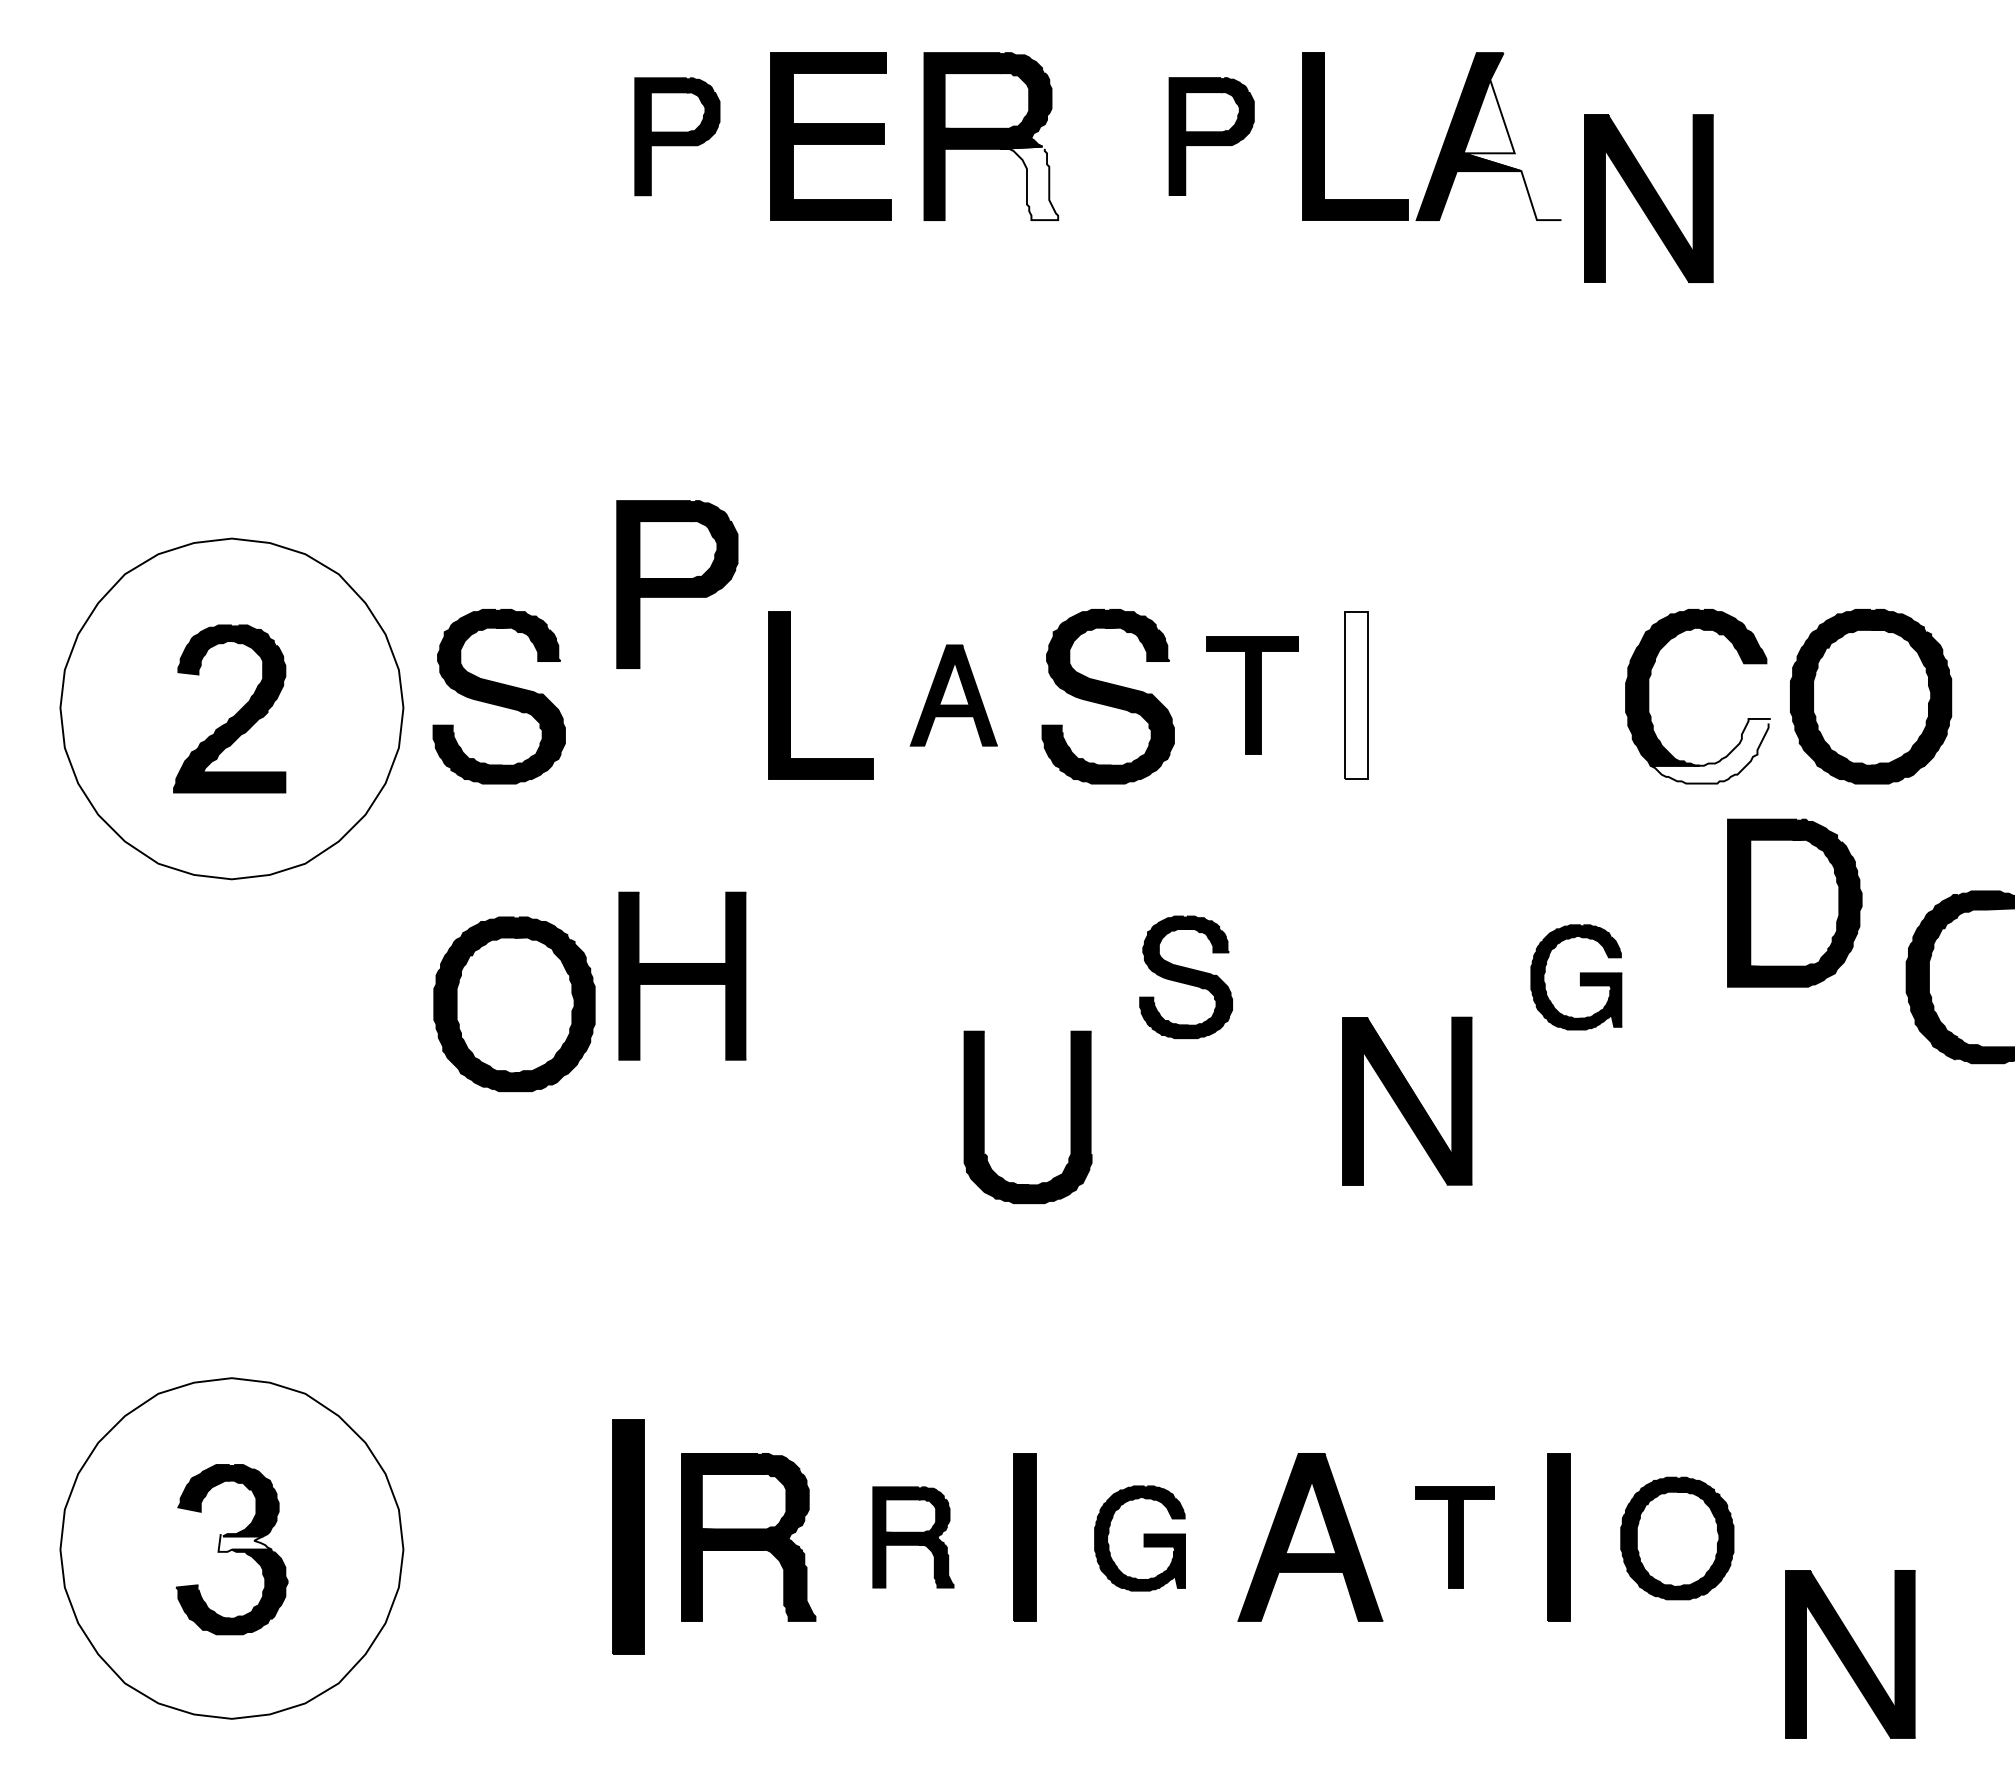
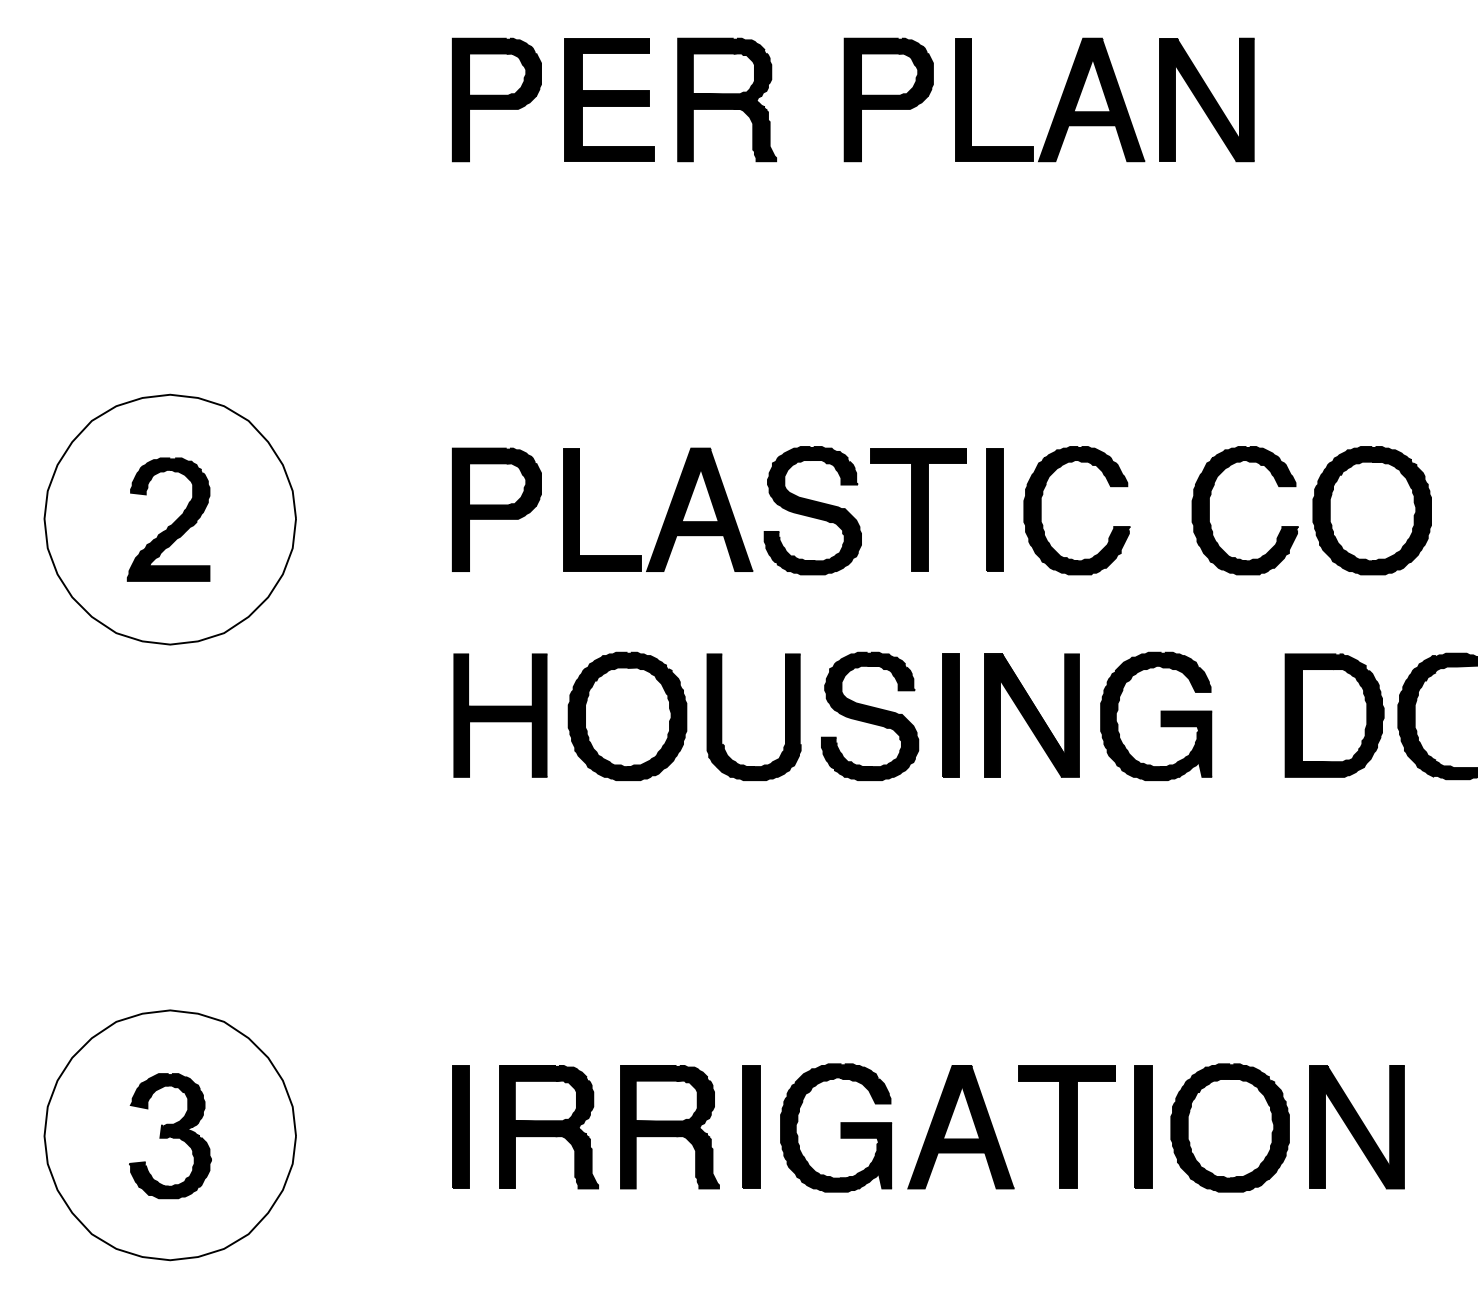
part: (677, 136) -> (497, 99), size x1.43
part: (1211, 136) -> (888, 99), size x1.43
fill: (1512, 136) -> (1109, 99), added
fill: (1029, 183) -> (755, 134), added
part: (1648, 198) -> (1206, 99), moved
part: (677, 584) -> (497, 509), moved
part: (953, 695) -> (699, 509), size x1.67
part: (1252, 695) -> (918, 509), size x1.43
fill: (1356, 695) -> (994, 509), added
part: (498, 696) -> (365, 510), removed
part: (1419, 696) -> (1041, 510), added
fill: (1710, 750) -> (1254, 550), added
part: (1794, 902) -> (1334, 715), moved
part: (1296, 976) -> (950, 715), added
part: (1185, 977) -> (869, 716), size x1.43
part: (1576, 977) -> (1156, 716), size x1.67
part: (514, 1004) -> (627, 716), moved
part: (1407, 1100) -> (1032, 715), moved
part: (984, 1117) -> (722, 717), moved
part: (627, 1537) -> (460, 1127), size x0.71
part: (913, 1537) -> (670, 1127), size x1.67
part: (1454, 1537) -> (1066, 1127), size x1.67
part: (1140, 1538) -> (836, 1127), size x1.67
part: (1677, 1538) -> (1230, 1127), size x1.43
fill: (244, 1542) -> (179, 1130), added
part: (1850, 1654) -> (1357, 1127), moved

